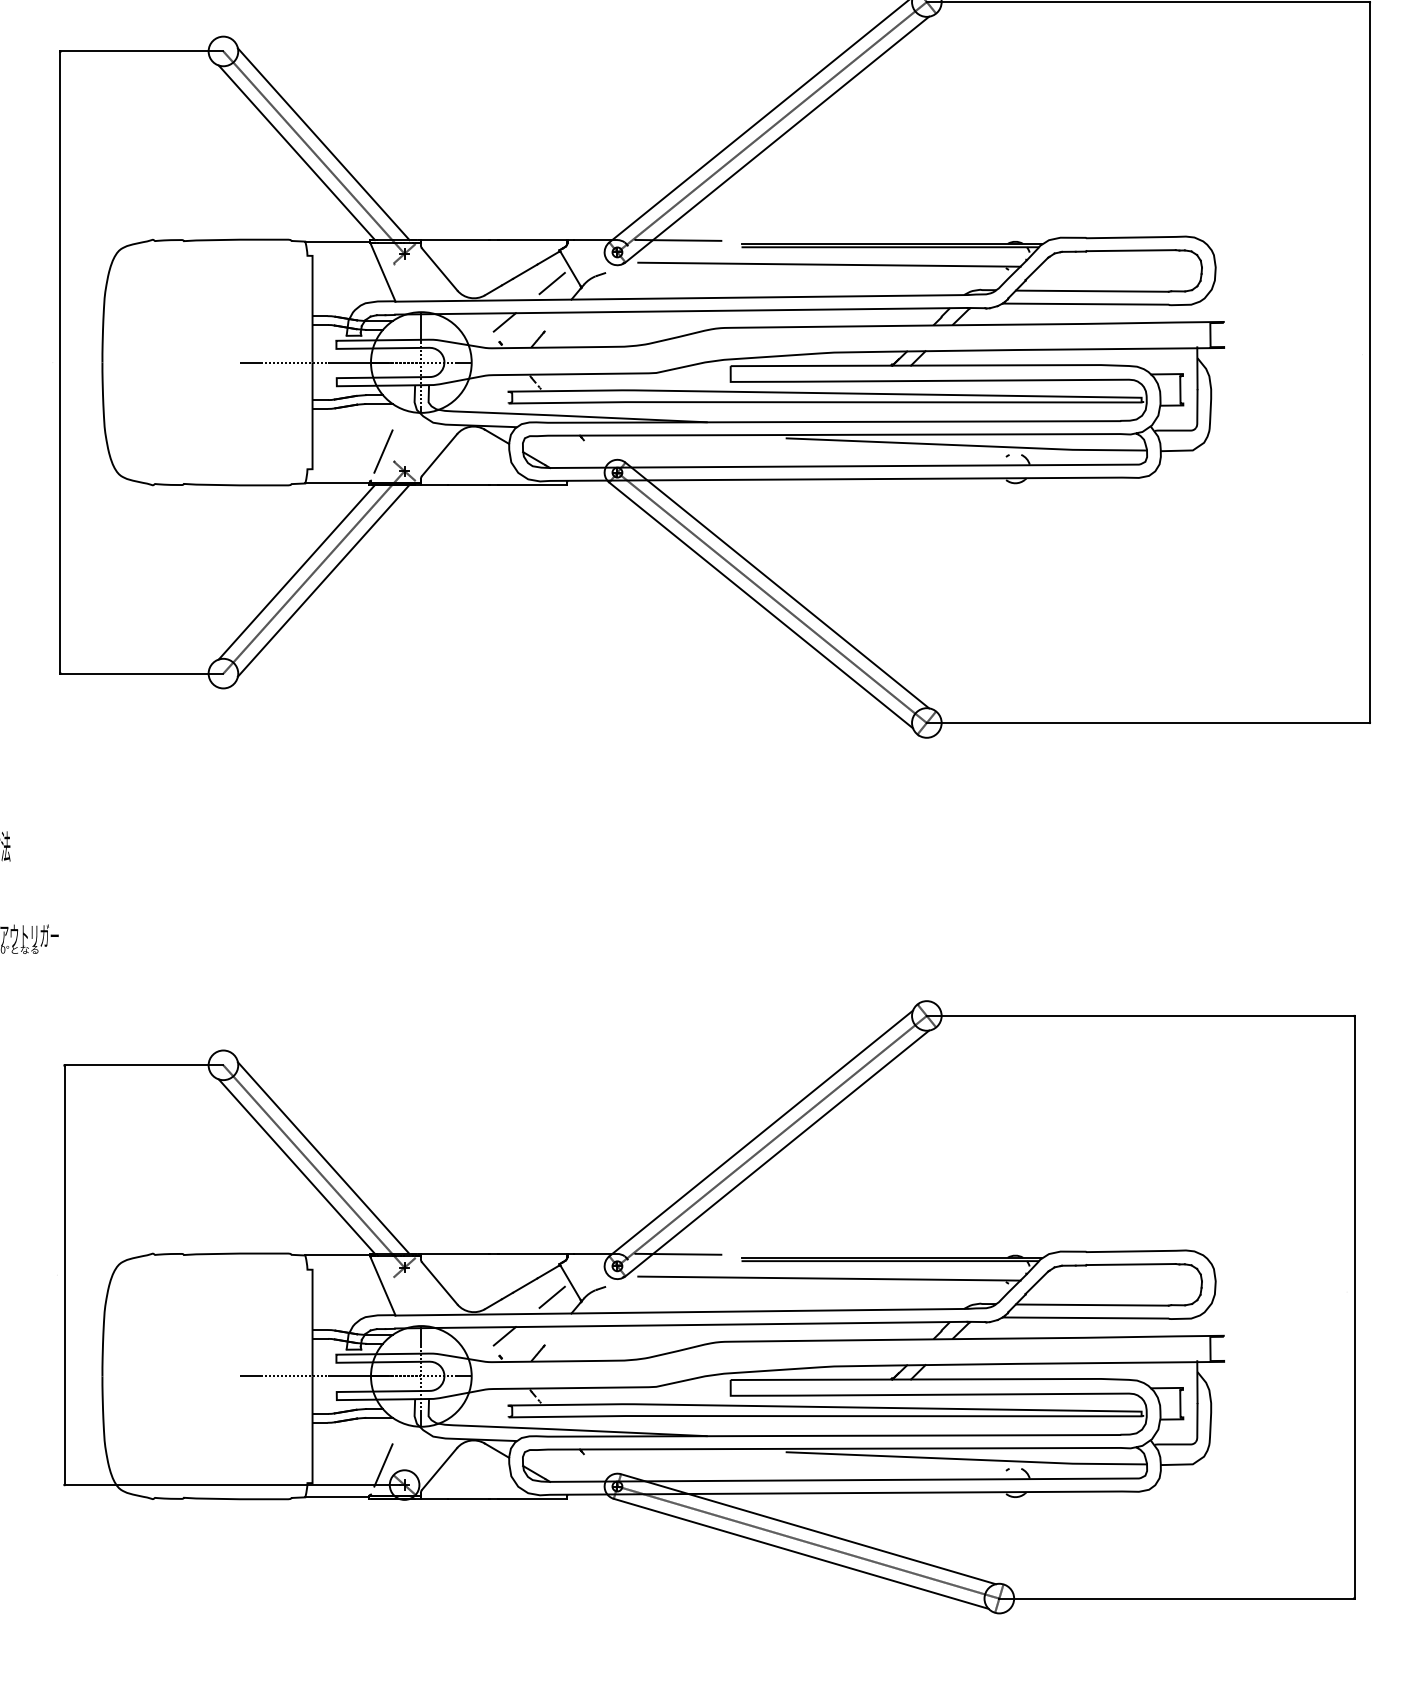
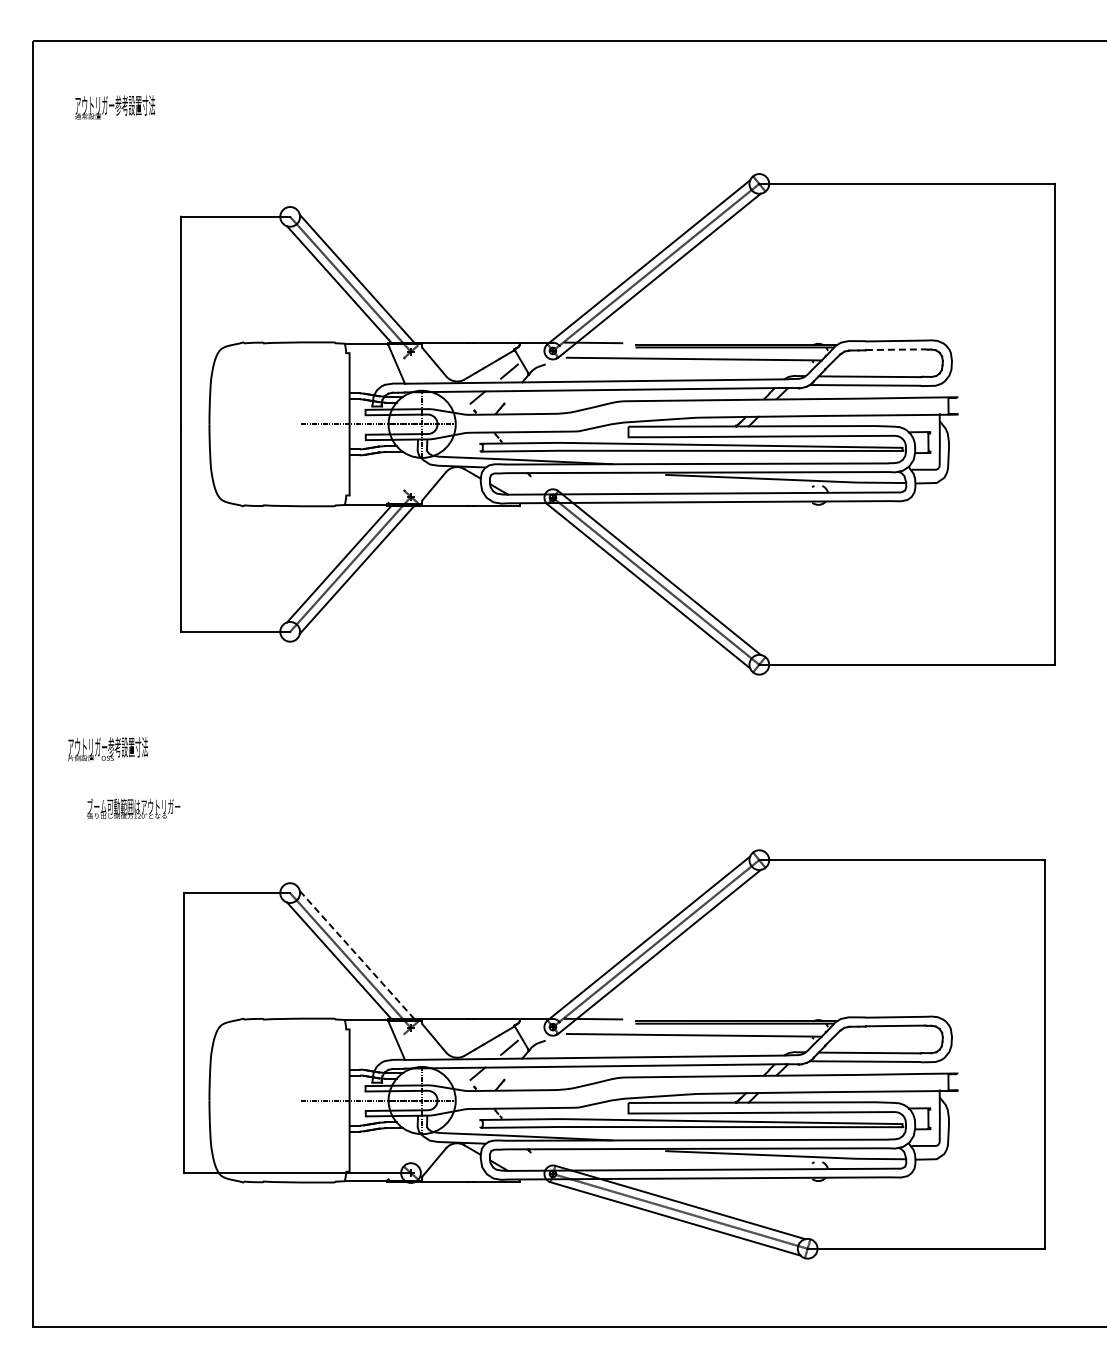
line: (1131, 250) -> (895, 349), solid -> dashed
line: (382, 451) -> (396, 483), removed
line: (324, 1157) -> (357, 954), solid -> dashed
line: (382, 1464) -> (396, 1159), removed

